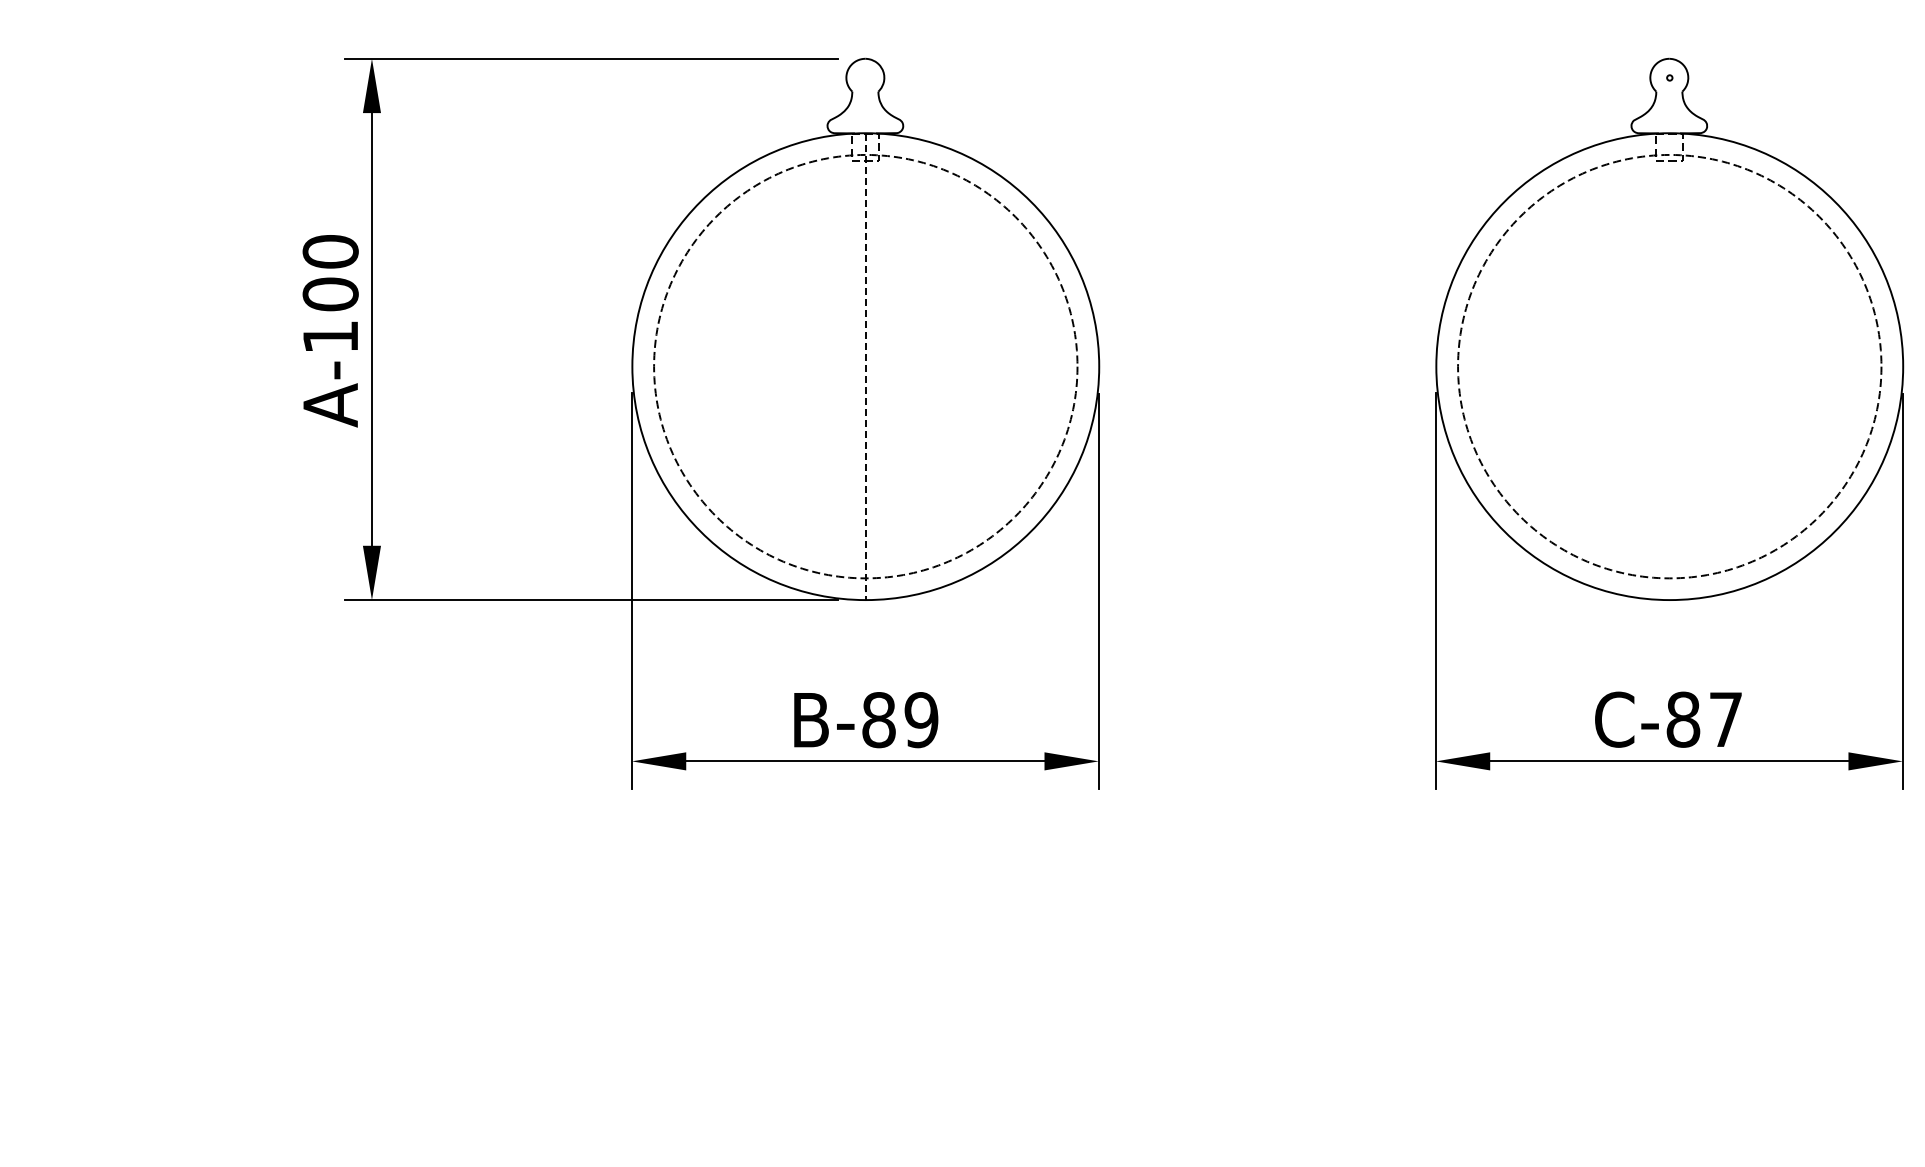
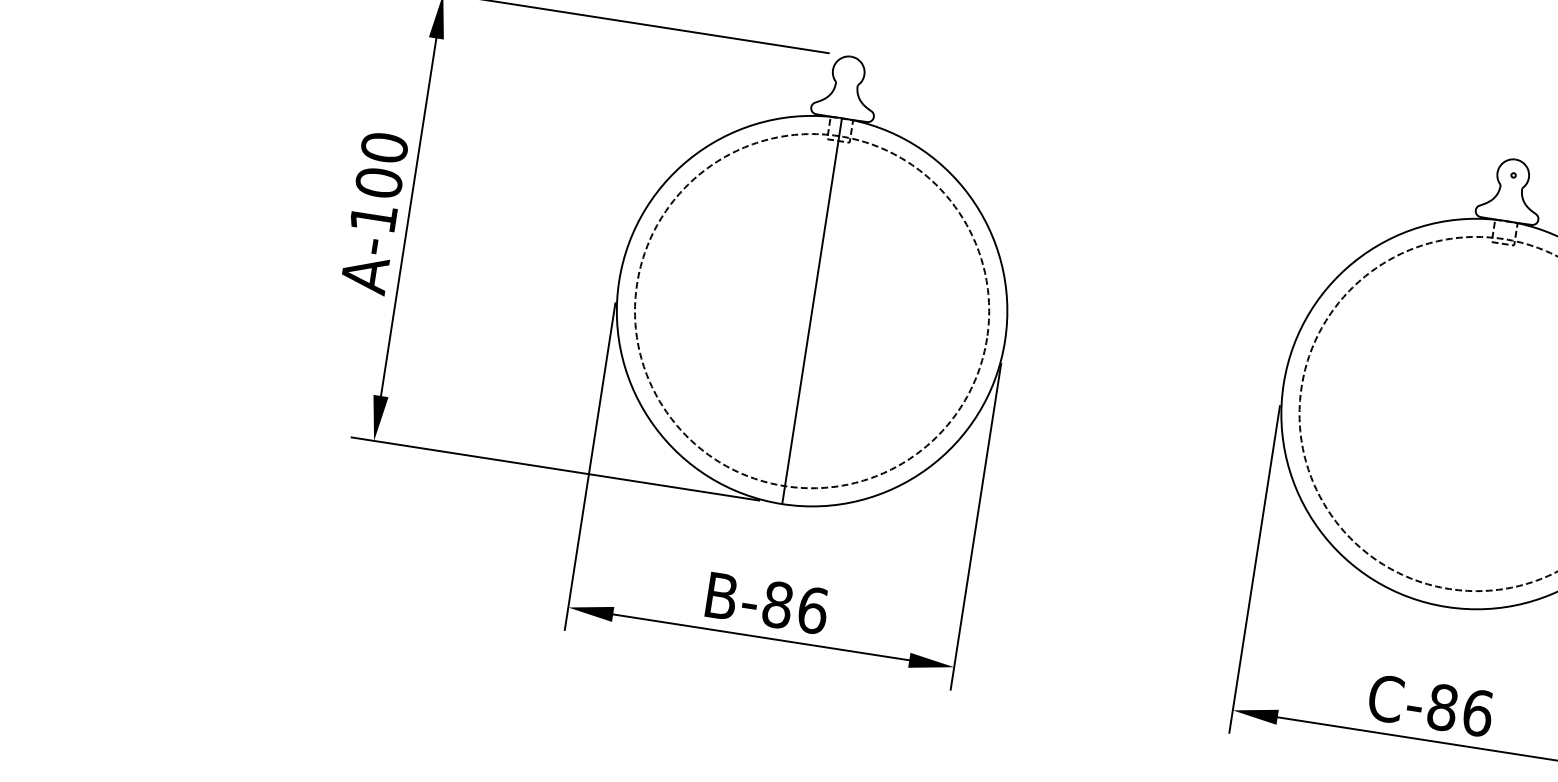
line: (865, 367) -> (811, 311), dashed -> solid
text: (1726, 719) -> (1478, 712), C-87 -> C-86
text: (921, 720) -> (812, 610), B-89 -> B-86

